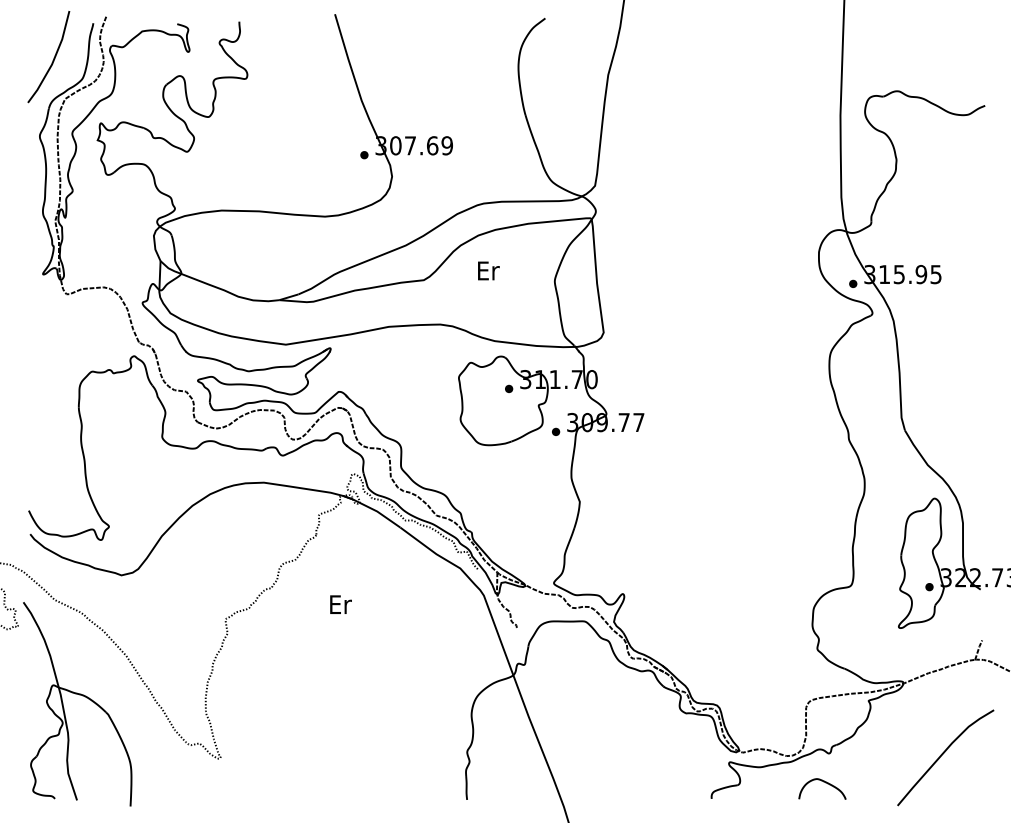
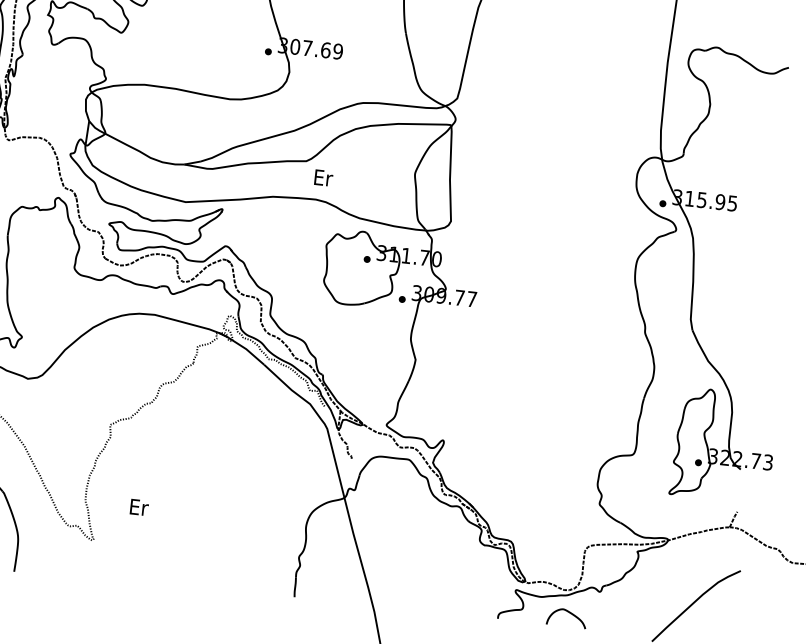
text: (488, 270) -> (323, 177), moved
text: (340, 604) -> (139, 507), moved
curve: (825, 783) -> (569, 613), moved

